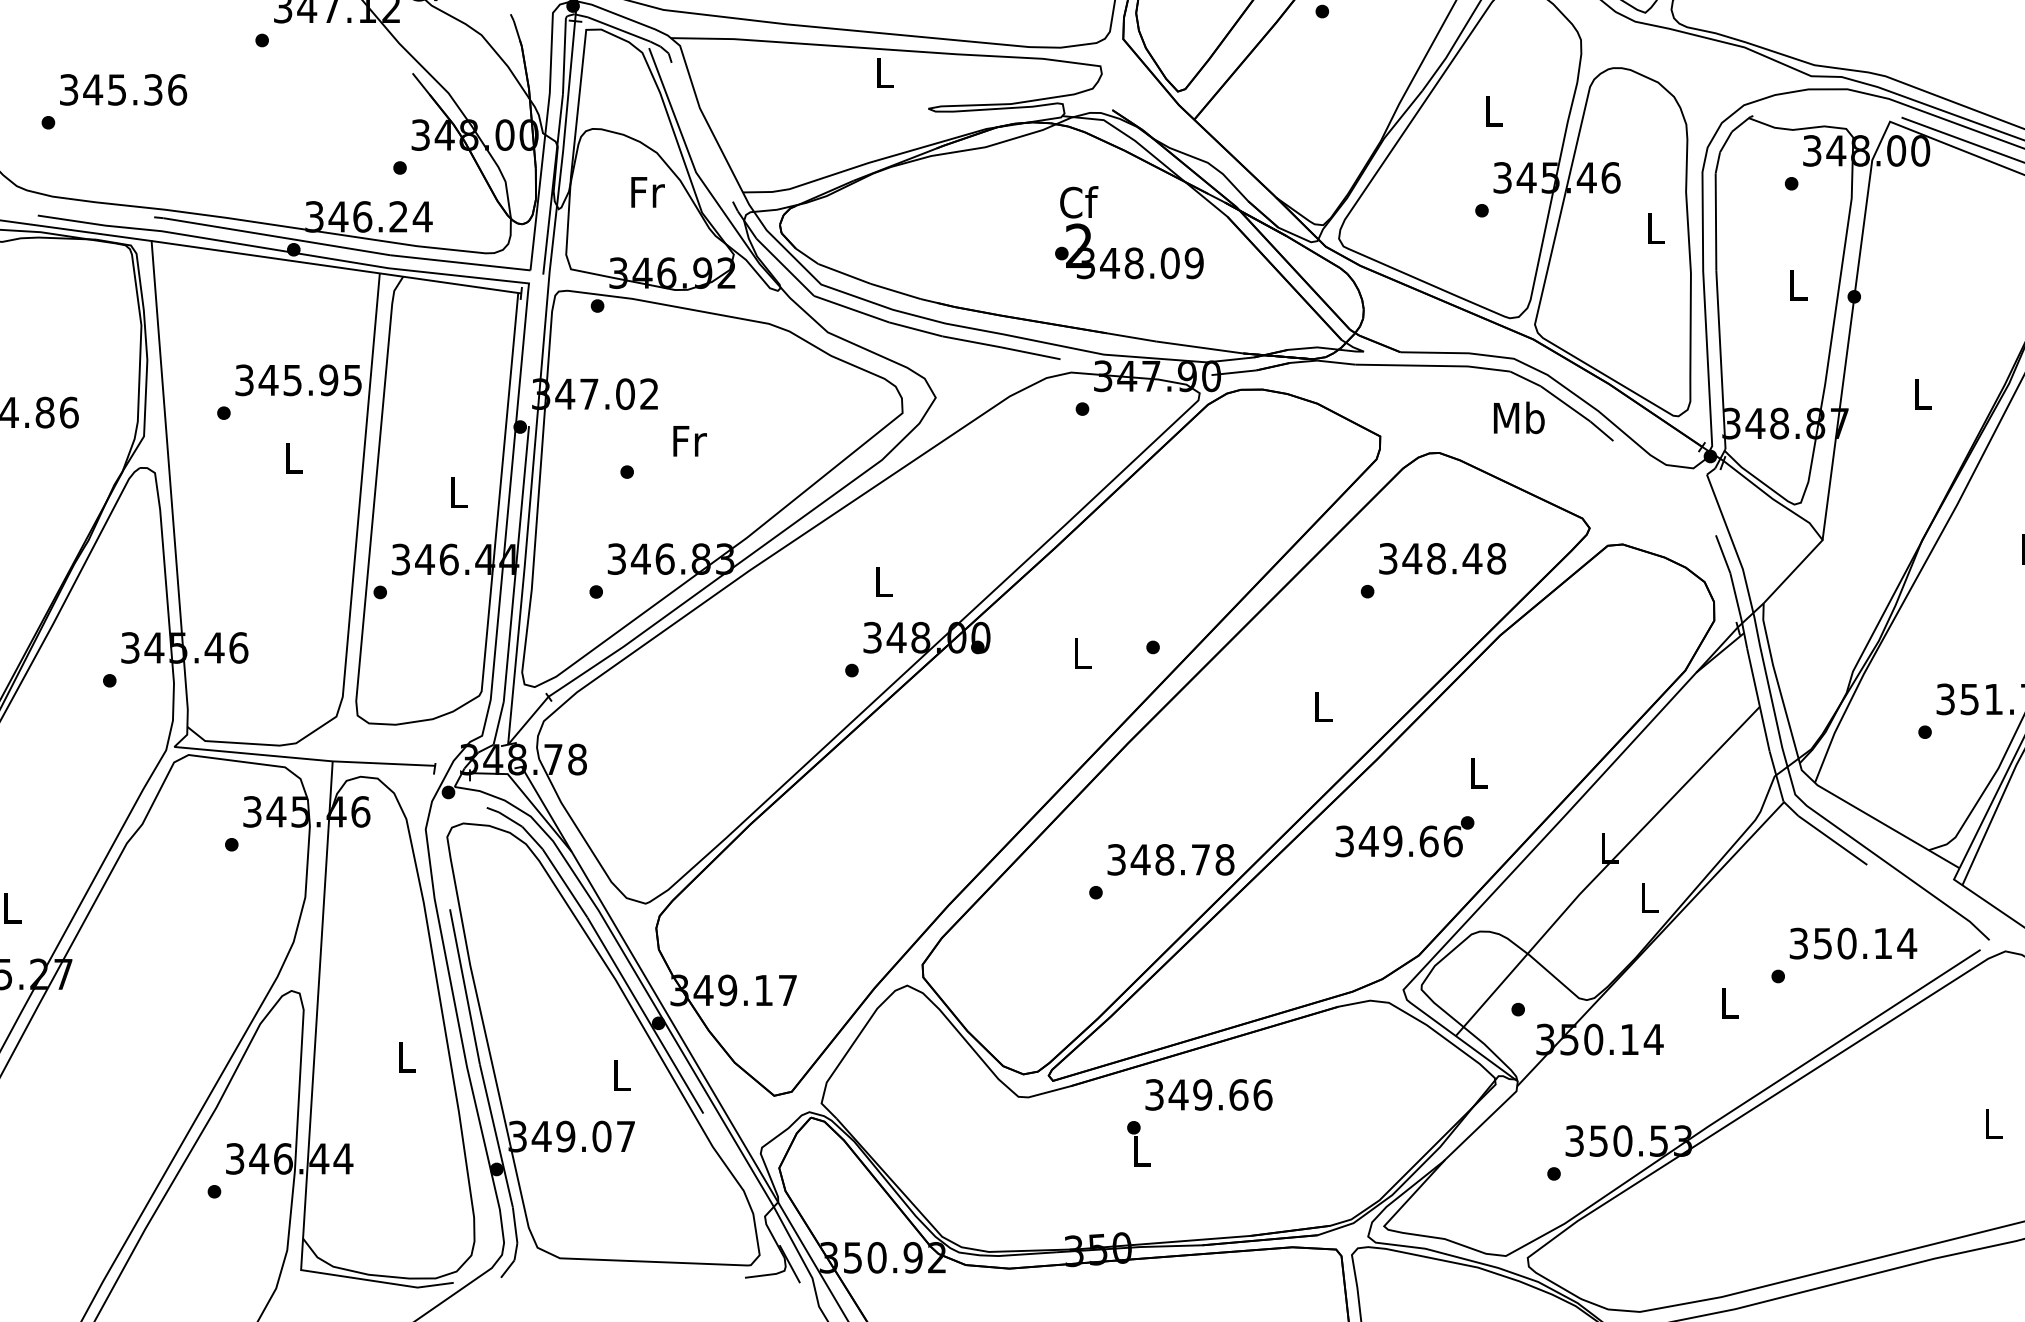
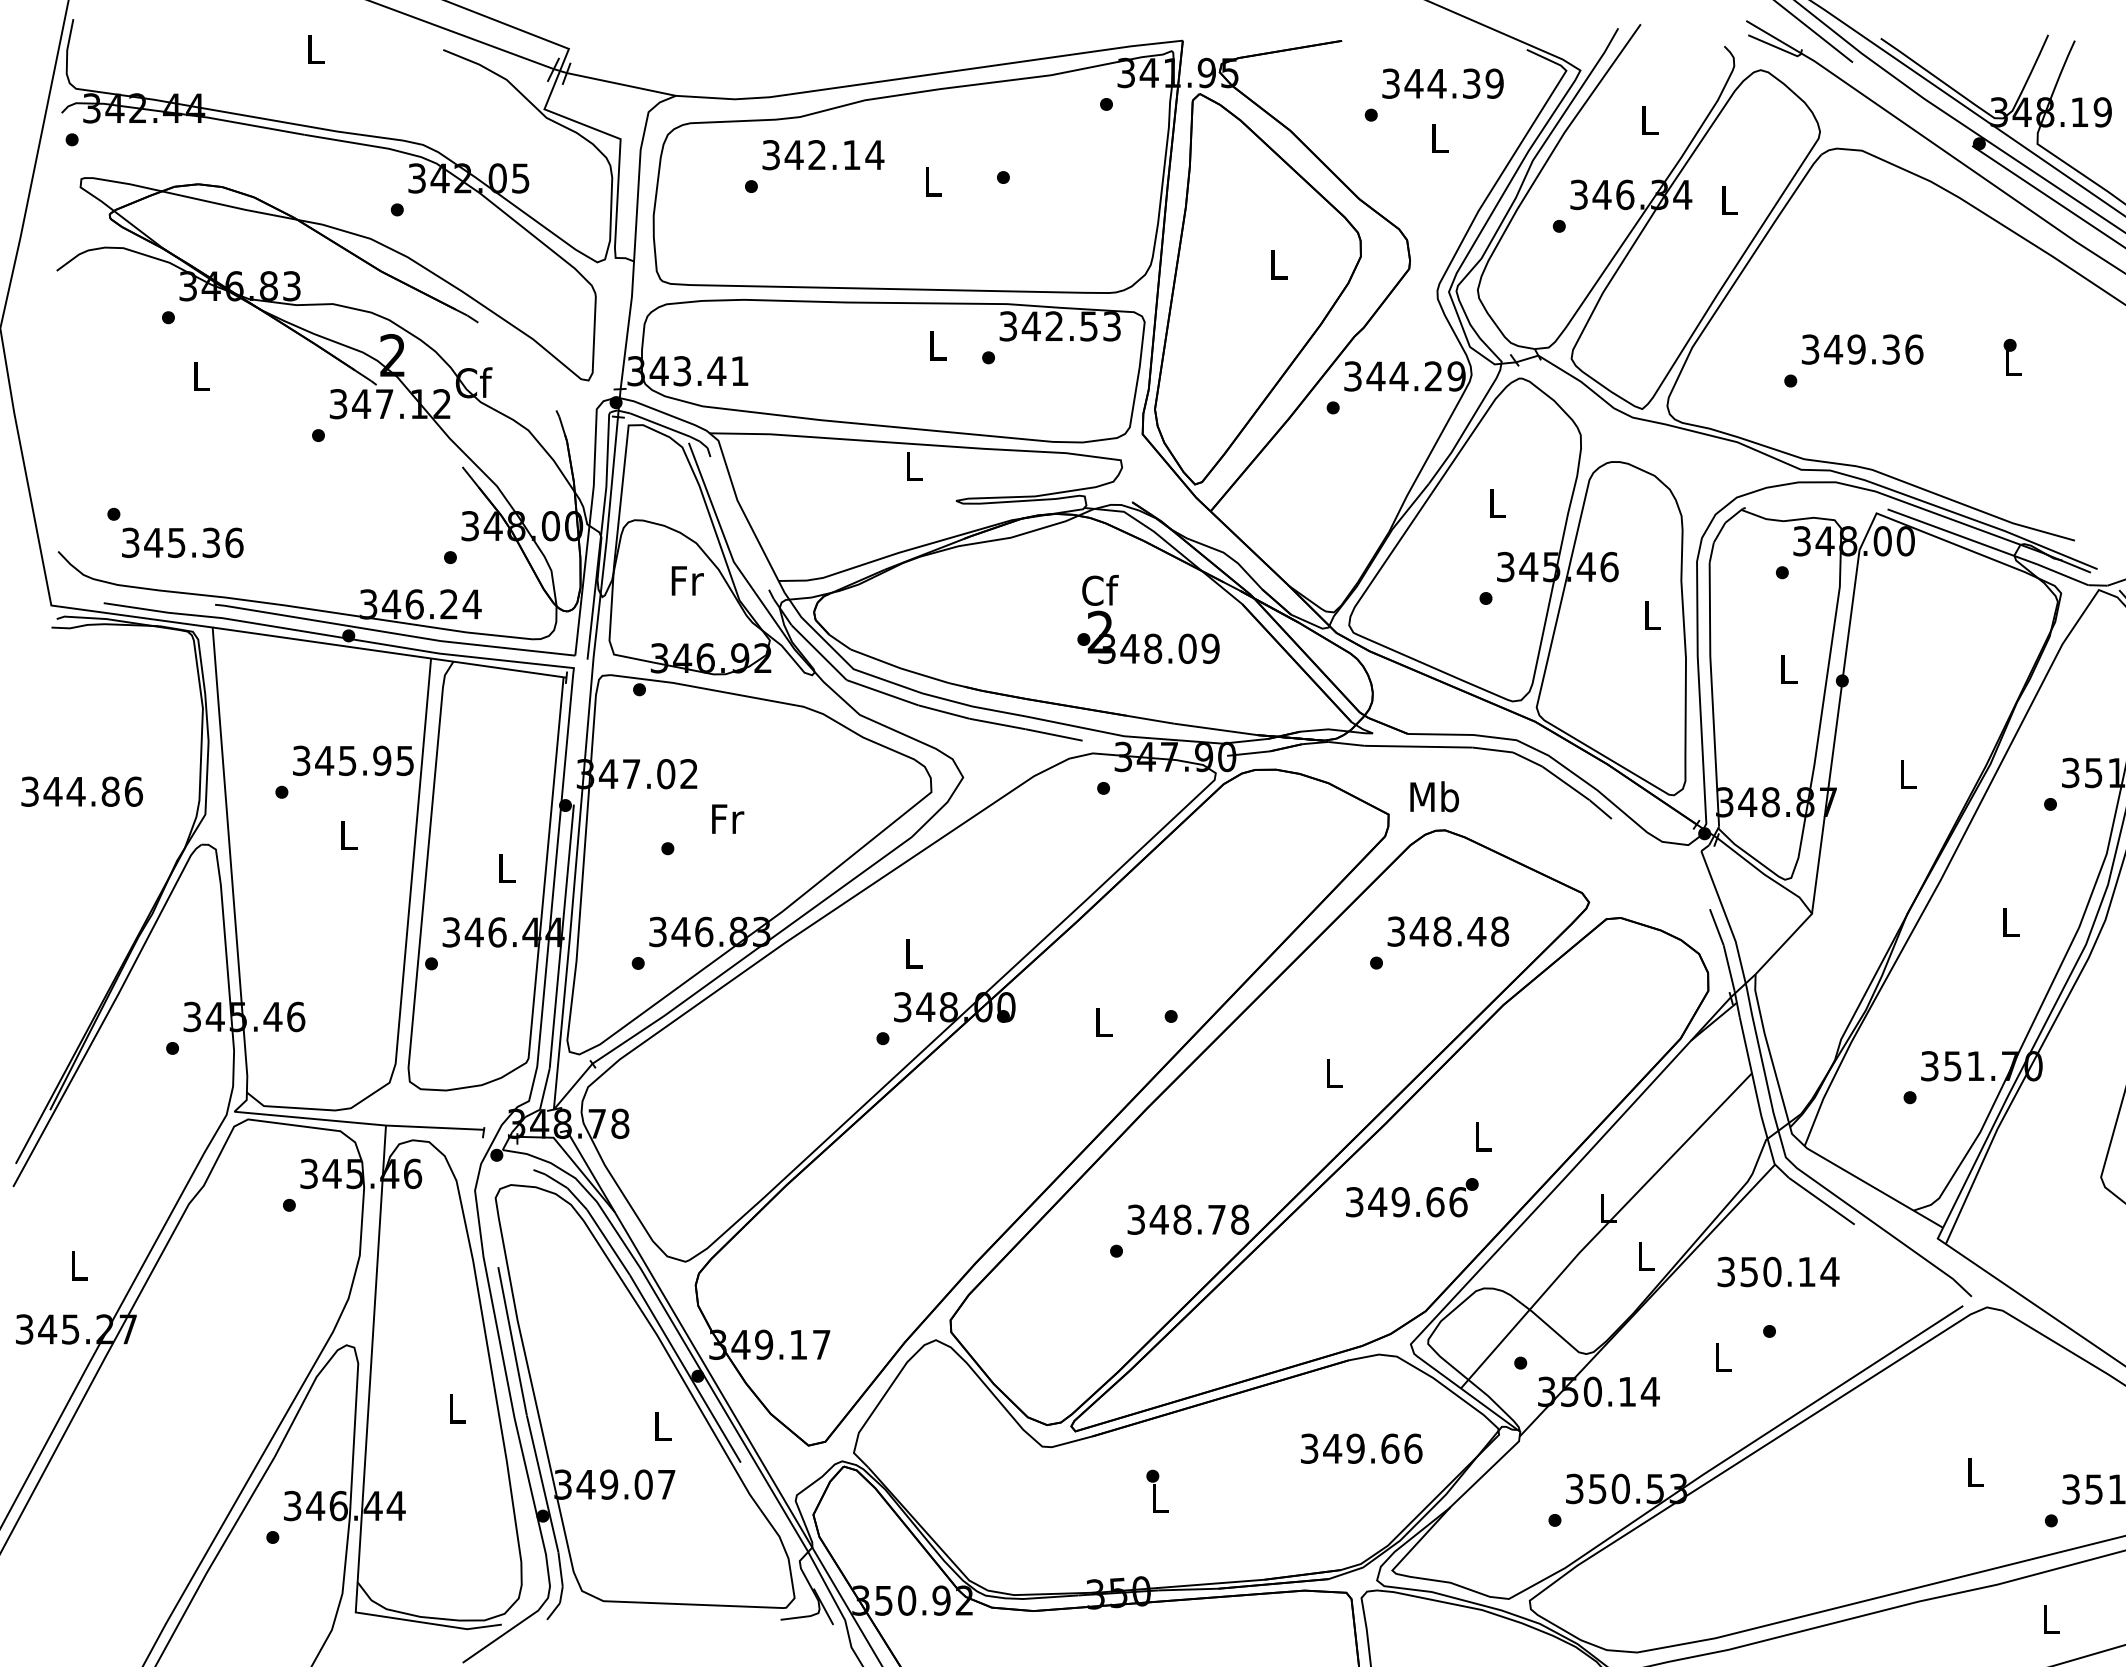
text: (123, 89) -> (182, 542), moved
text: (1519, 417) -> (1434, 796), moved
text: (1853, 943) -> (1778, 1271), moved
text: (1208, 1094) -> (1361, 1448), moved

